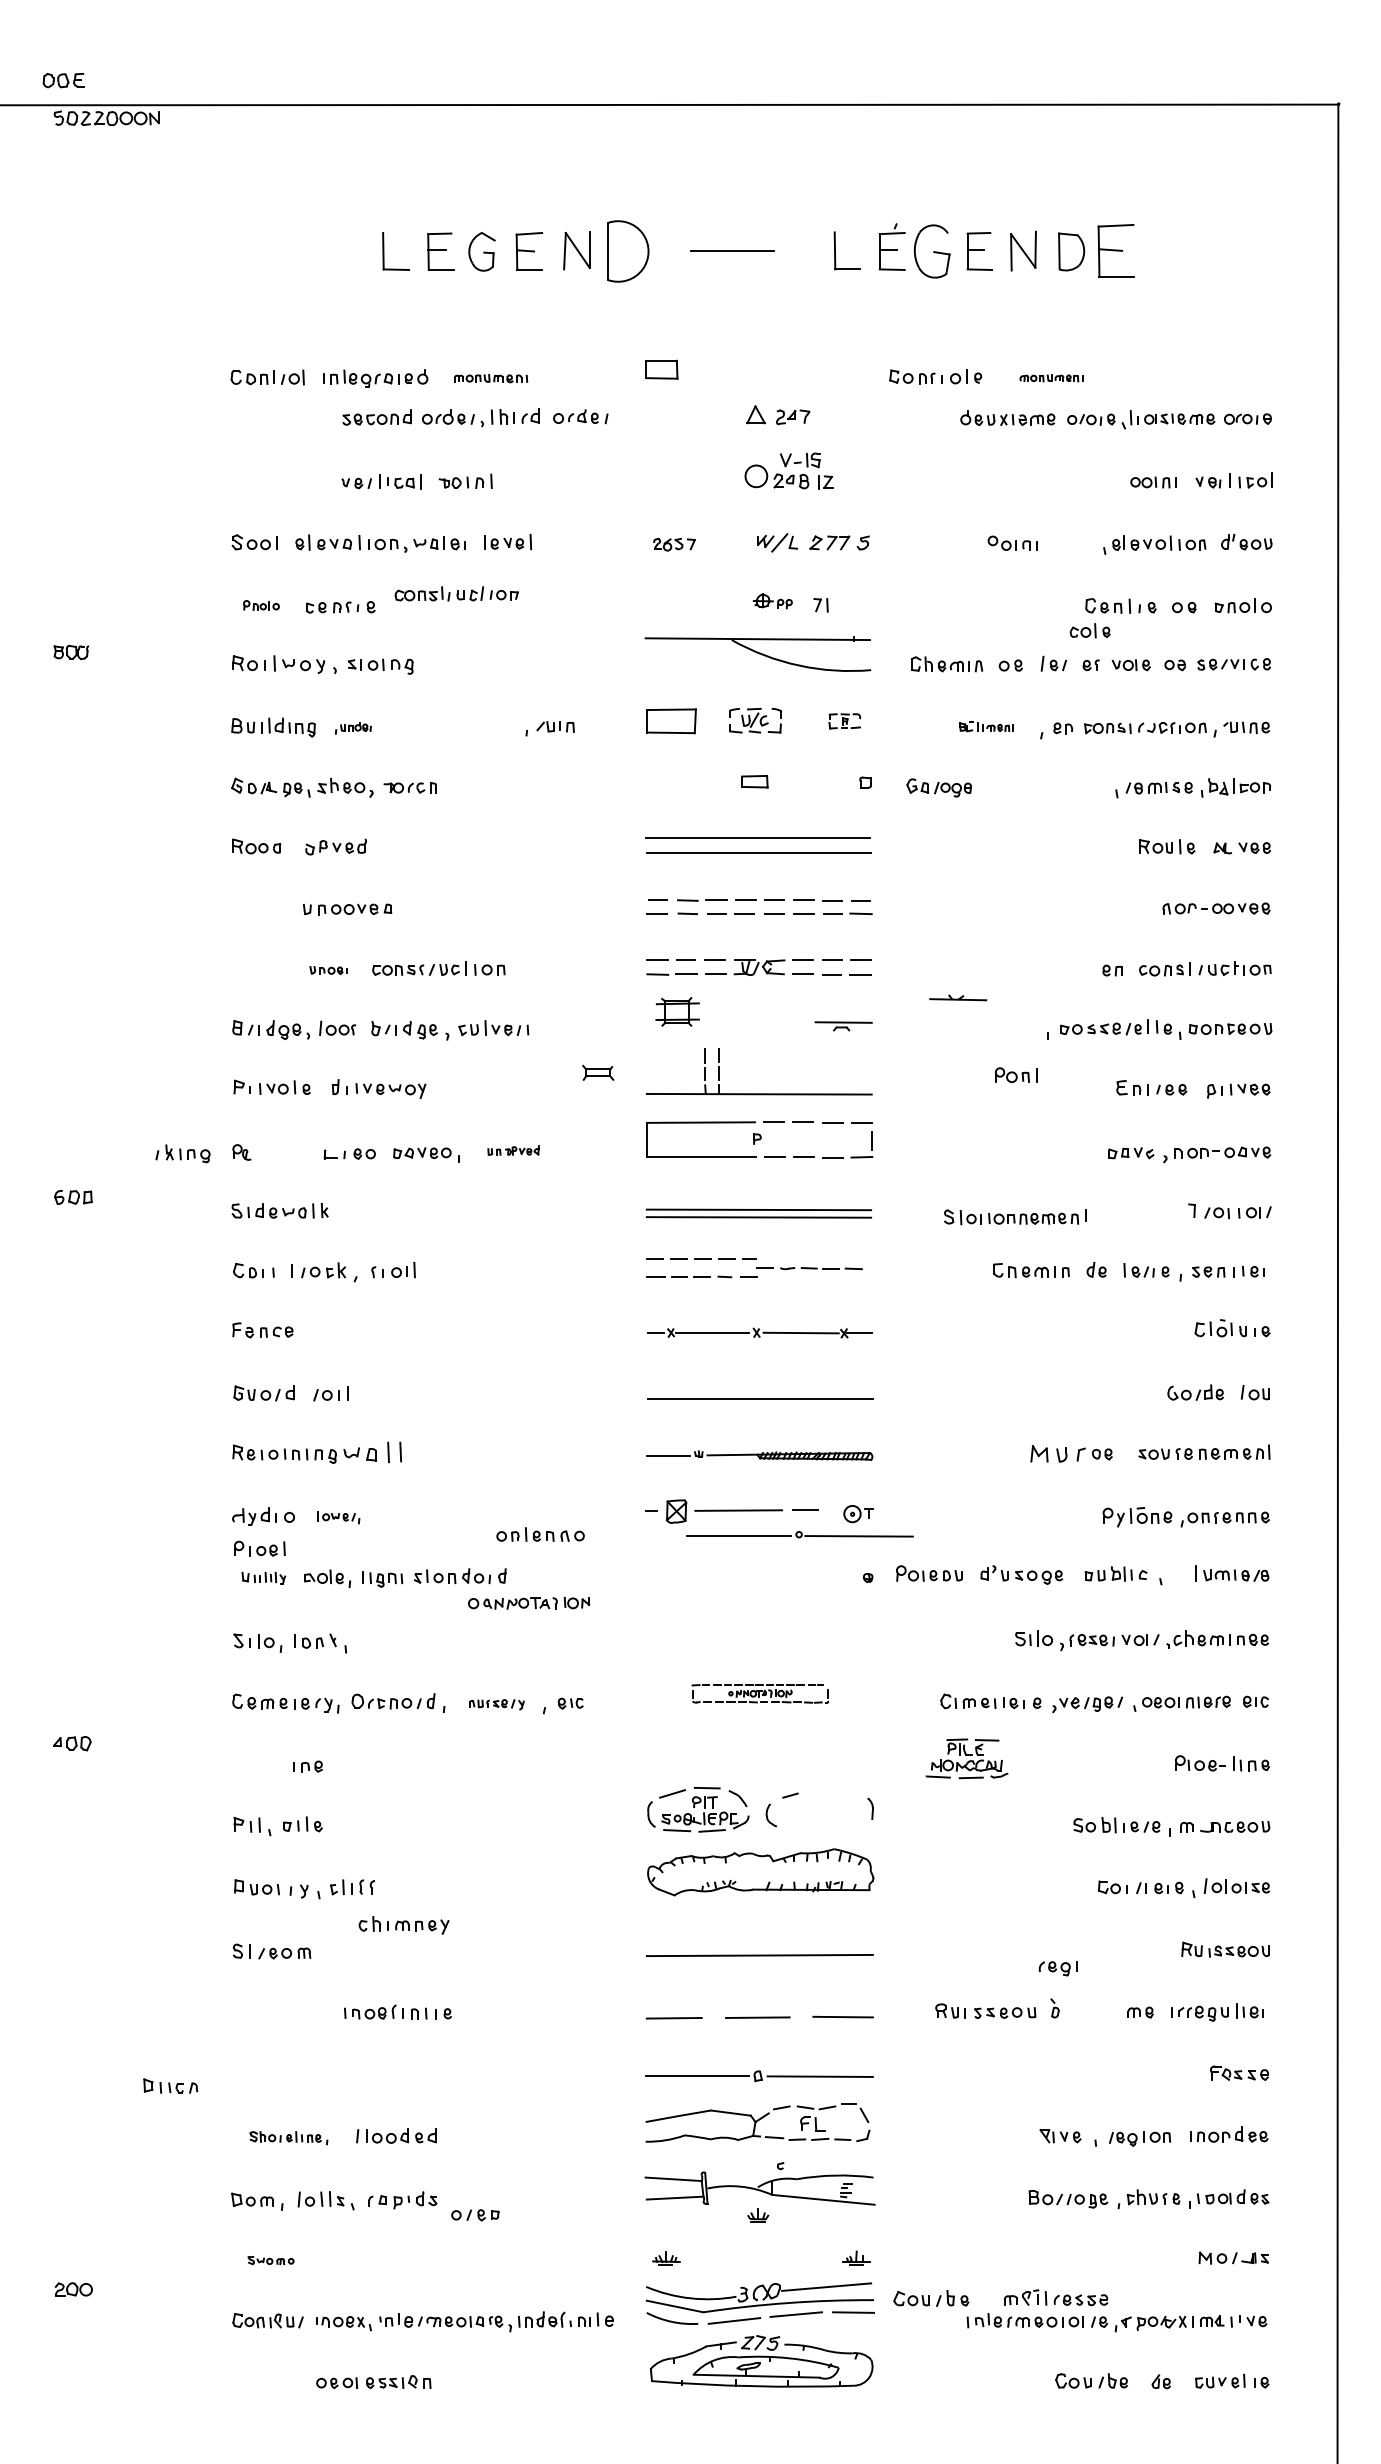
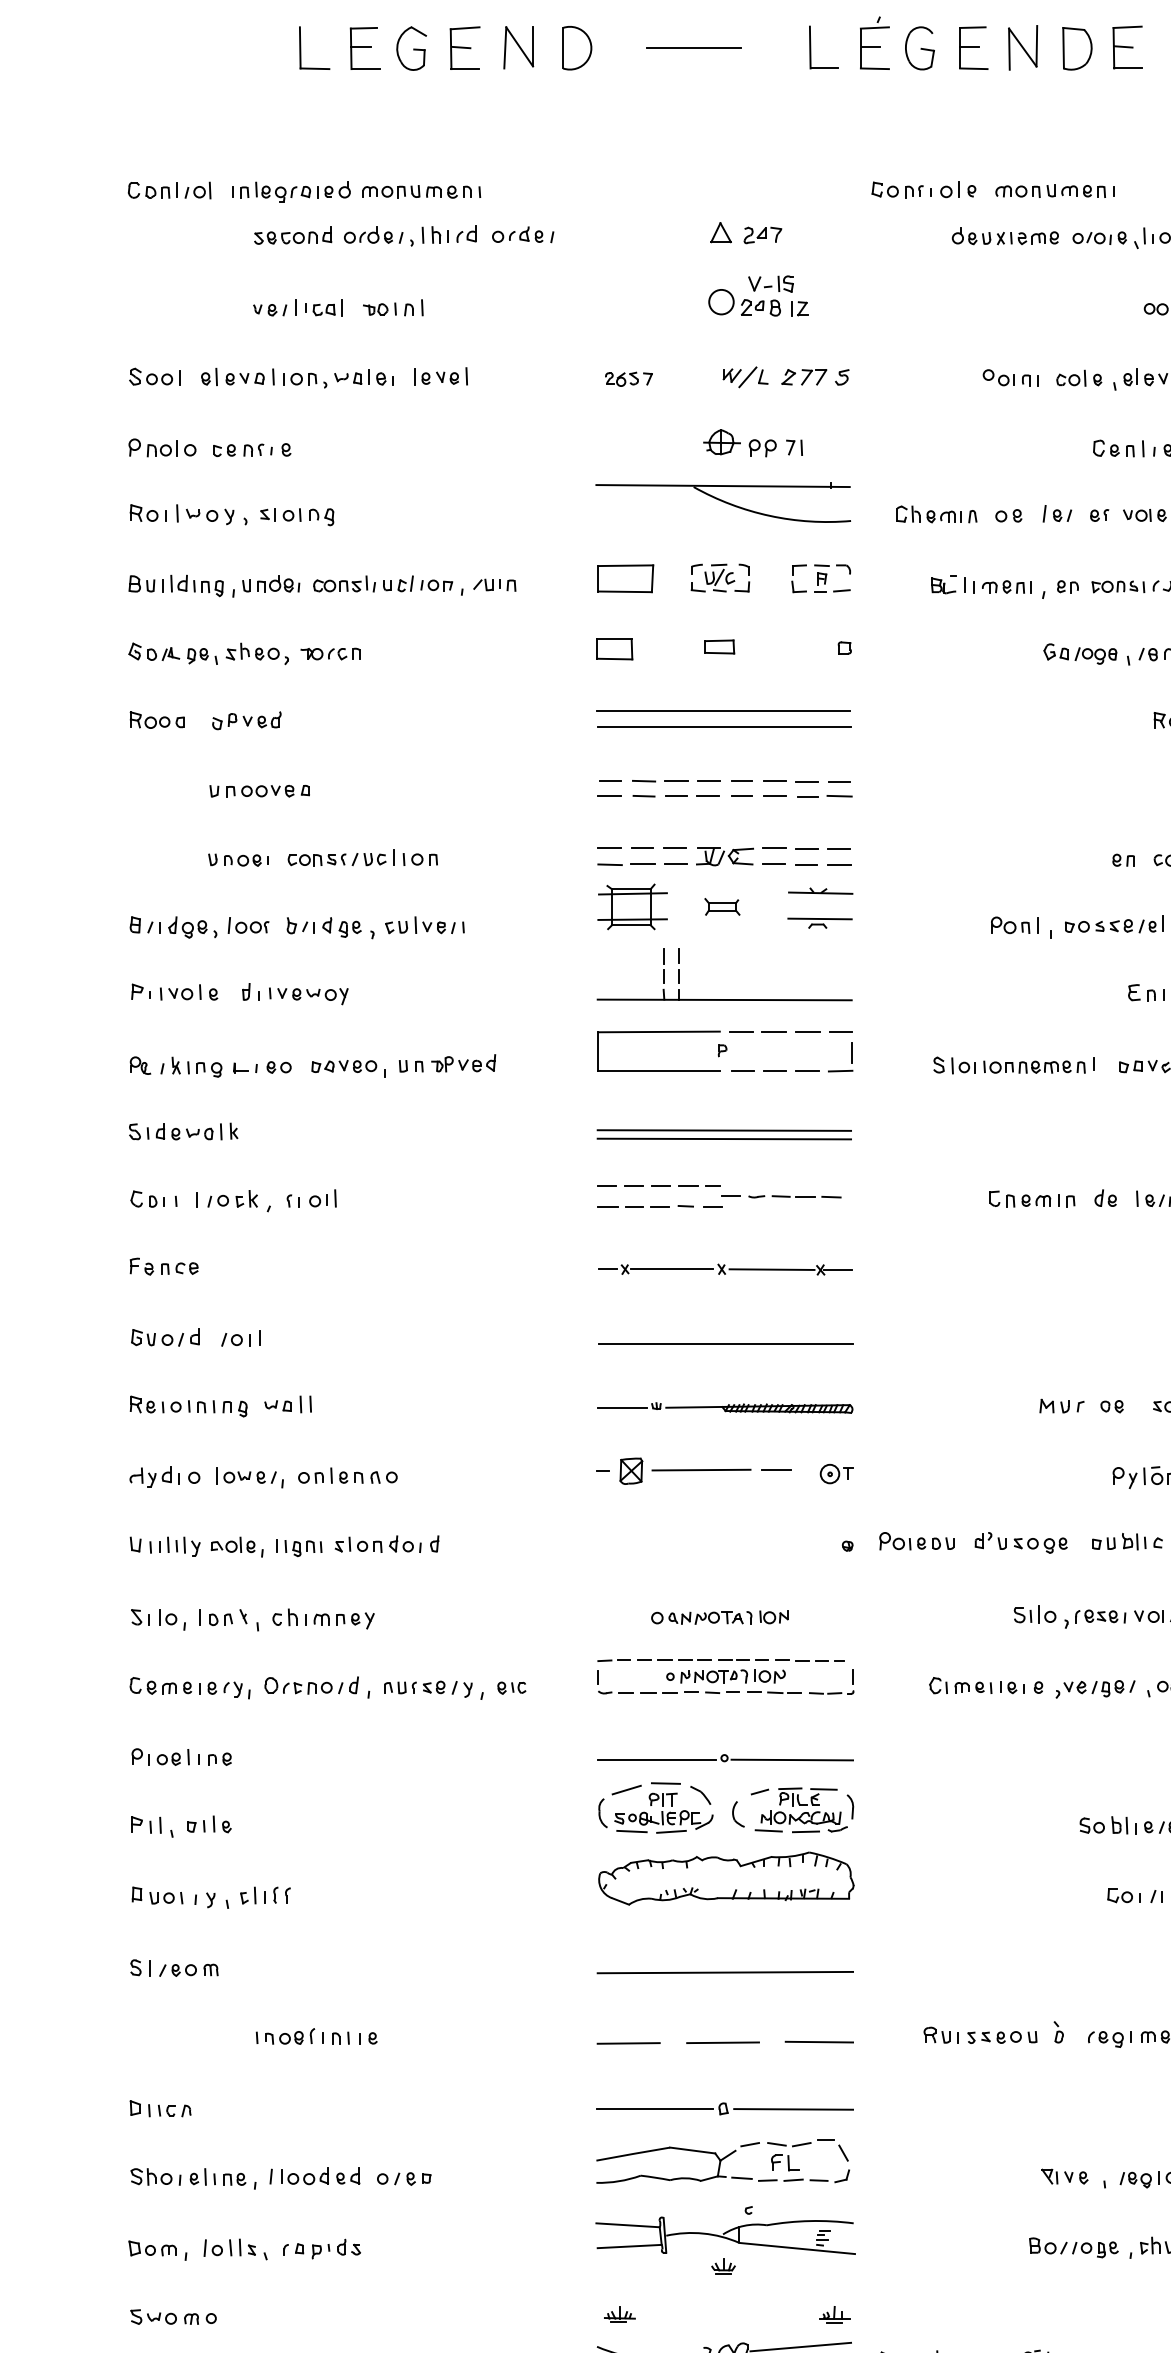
part: (1115, 250) -> (1127, 47), size x0.71
part: (628, 251) -> (577, 48), size x0.62
part: (931, 251) -> (919, 48), size x0.71
part: (661, 369) -> (614, 649), moved
part: (490, 378) -> (421, 191), size x1.43
part: (1051, 378) -> (1054, 191), size x1.67
part: (456, 593) -> (382, 583), moved
part: (772, 601) -> (739, 443), size x1.67
part: (261, 605) -> (162, 447), size x1.67
part: (1089, 630) -> (1078, 377), moved
part: (844, 721) -> (820, 578), size x1.67
part: (986, 726) -> (981, 584), size x1.67
part: (353, 728) -> (266, 586), size x1.67
part: (938, 787) -> (1079, 653), moved
part: (328, 970) -> (238, 860), size x1.43
part: (958, 997) -> (820, 890), moved
part: (677, 1011) -> (632, 906), size x1.43
part: (598, 1072) -> (722, 906), moved
part: (1016, 1074) -> (1015, 924), moved
part: (513, 1150) -> (447, 1063), size x1.67
part: (182, 1153) -> (190, 1066), moved
part: (1015, 1217) -> (1014, 1065), moved
part: (372, 1452) -> (287, 1404), size x0.71
part: (1057, 1453) -> (1061, 1405), size x0.71
part: (338, 1517) -> (249, 1477), size x1.43
part: (540, 1534) -> (347, 1475), moved
part: (799, 1534) -> (724, 1757), moved
part: (259, 1548) -> (160, 1756), moved
part: (263, 1578) -> (164, 1546), size x1.43
part: (529, 1602) -> (720, 1616), moved
part: (760, 1693) -> (726, 1676), size x1.67
part: (496, 1704) -> (427, 1689), size x1.43
part: (966, 1758) -> (800, 1809), moved
part: (403, 1925) -> (322, 1619), moved
part: (1057, 1968) -> (1108, 2039), moved
part: (170, 2085) -> (160, 2108), moved
part: (288, 2137) -> (193, 2178), size x1.43
part: (475, 2215) -> (404, 2179), moved
part: (270, 2260) -> (172, 2316), size x1.67

